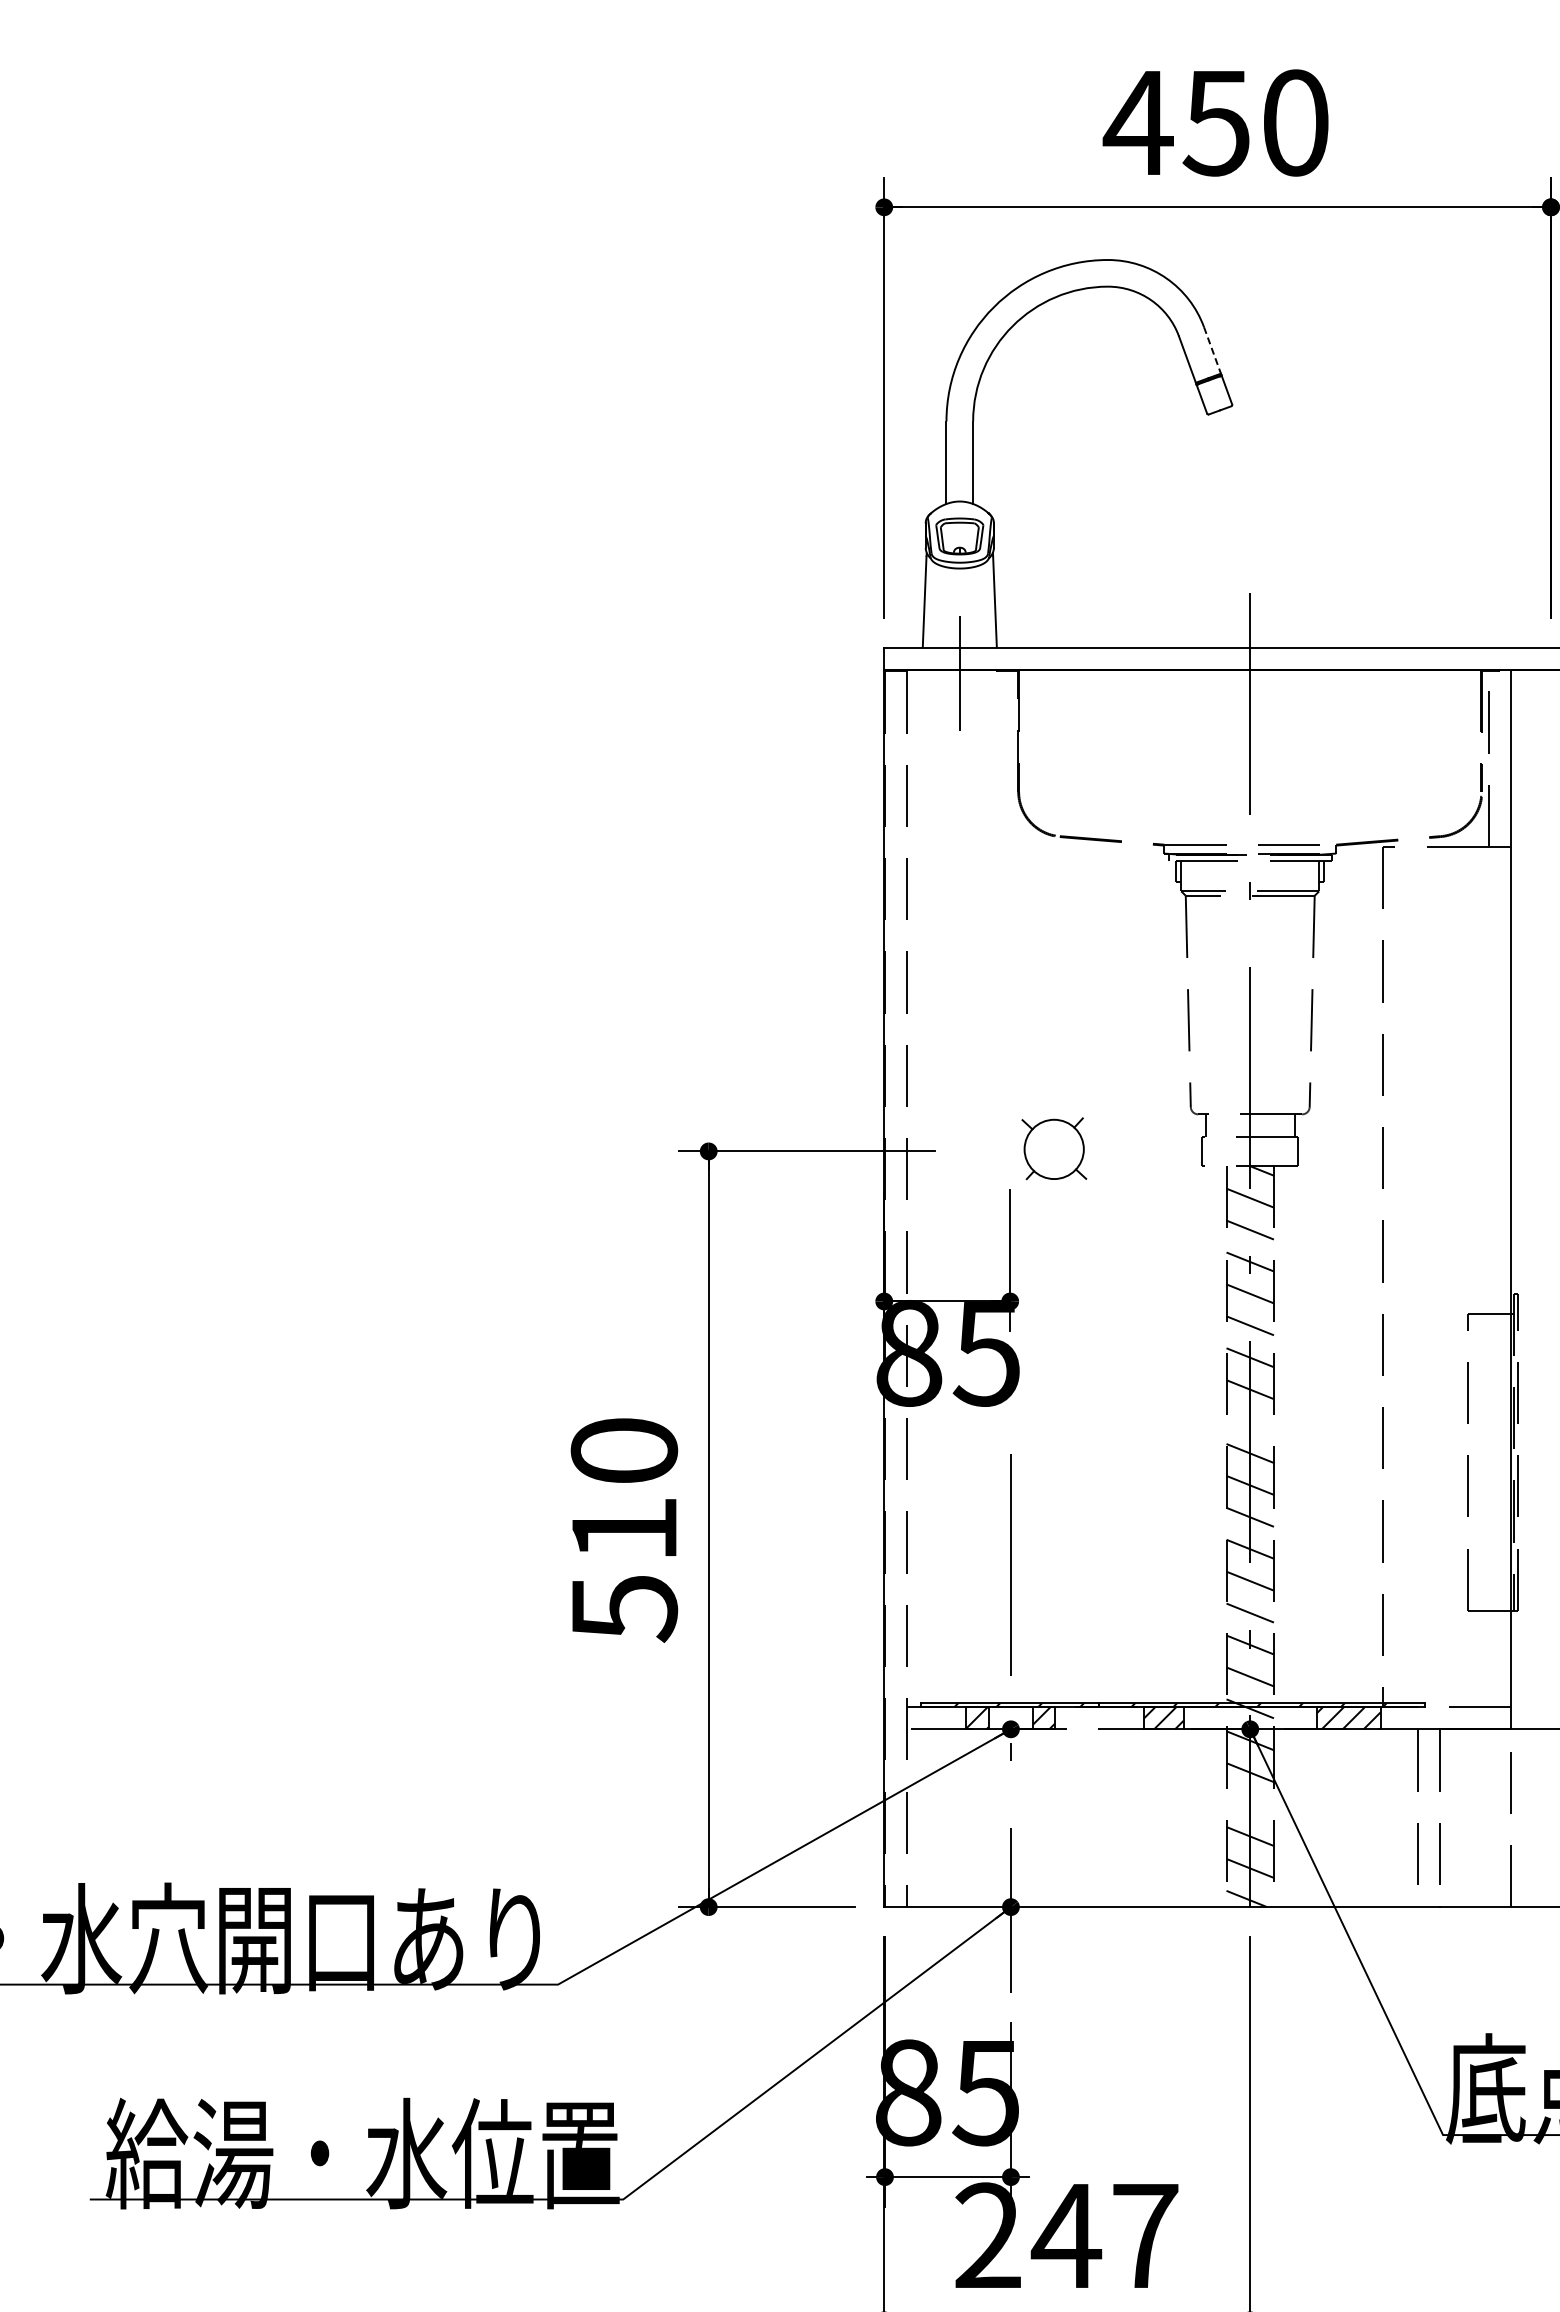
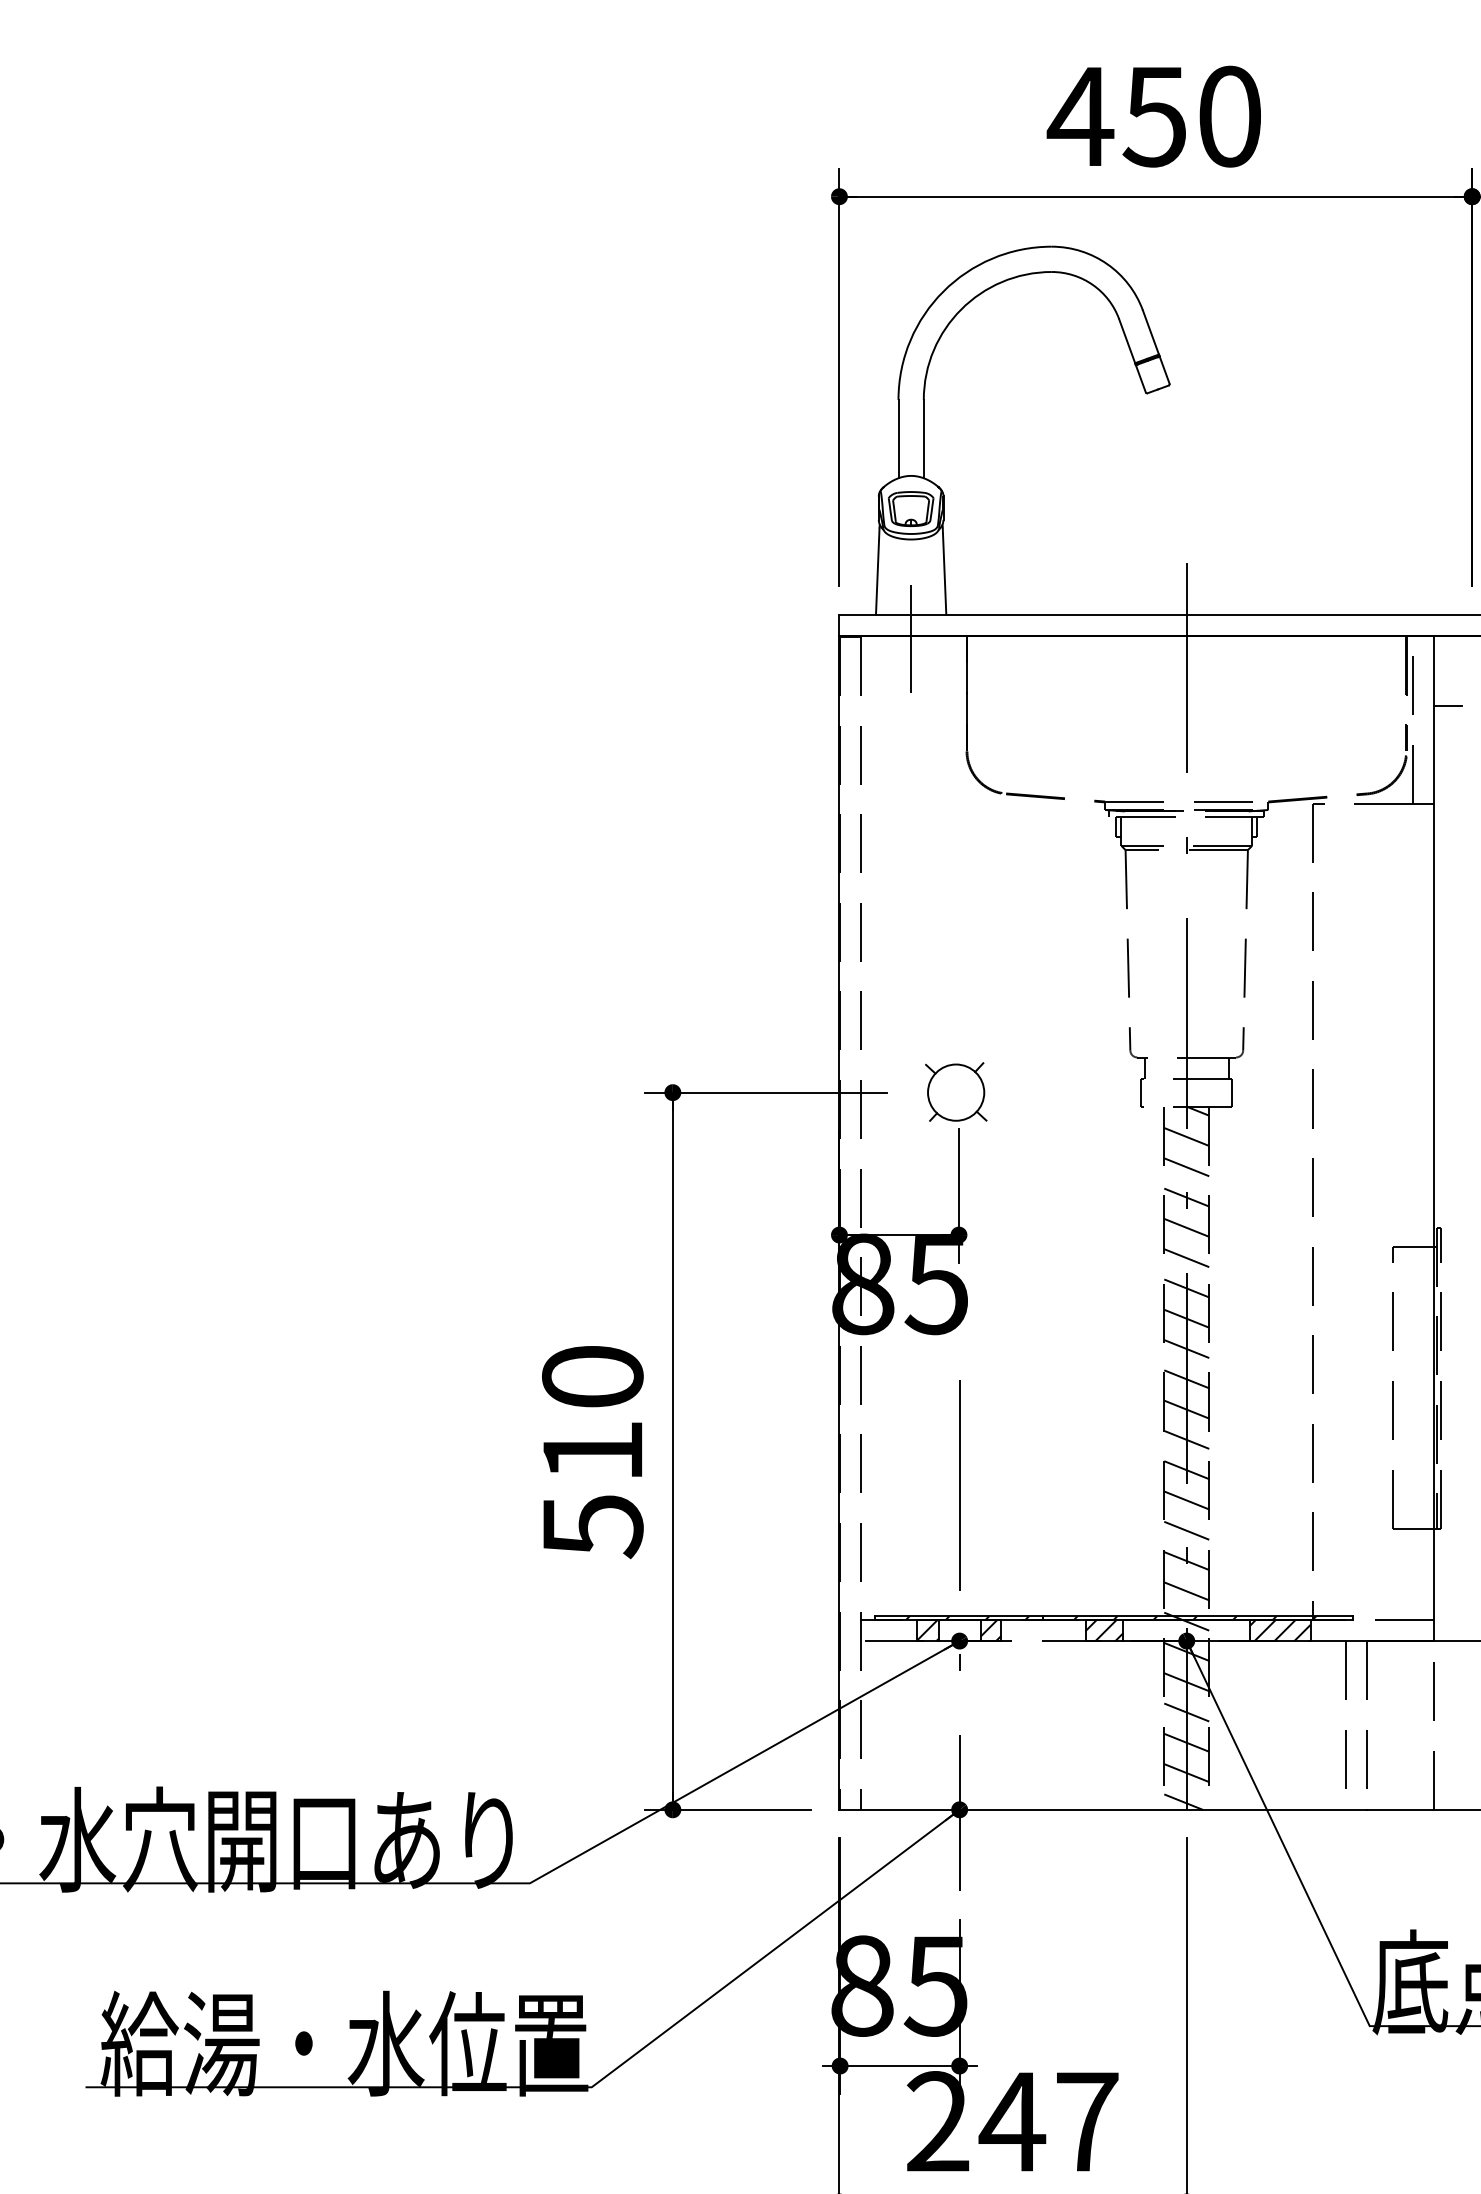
line: (1212, 351) -> (1150, 333), dashed -> solid
line: (1525, 743) -> (1447, 705), added
part: (1054, 1148) -> (956, 1091), moved
line: (1249, 1421) -> (1186, 1348), added
line: (1249, 1804) -> (1186, 1712), added

